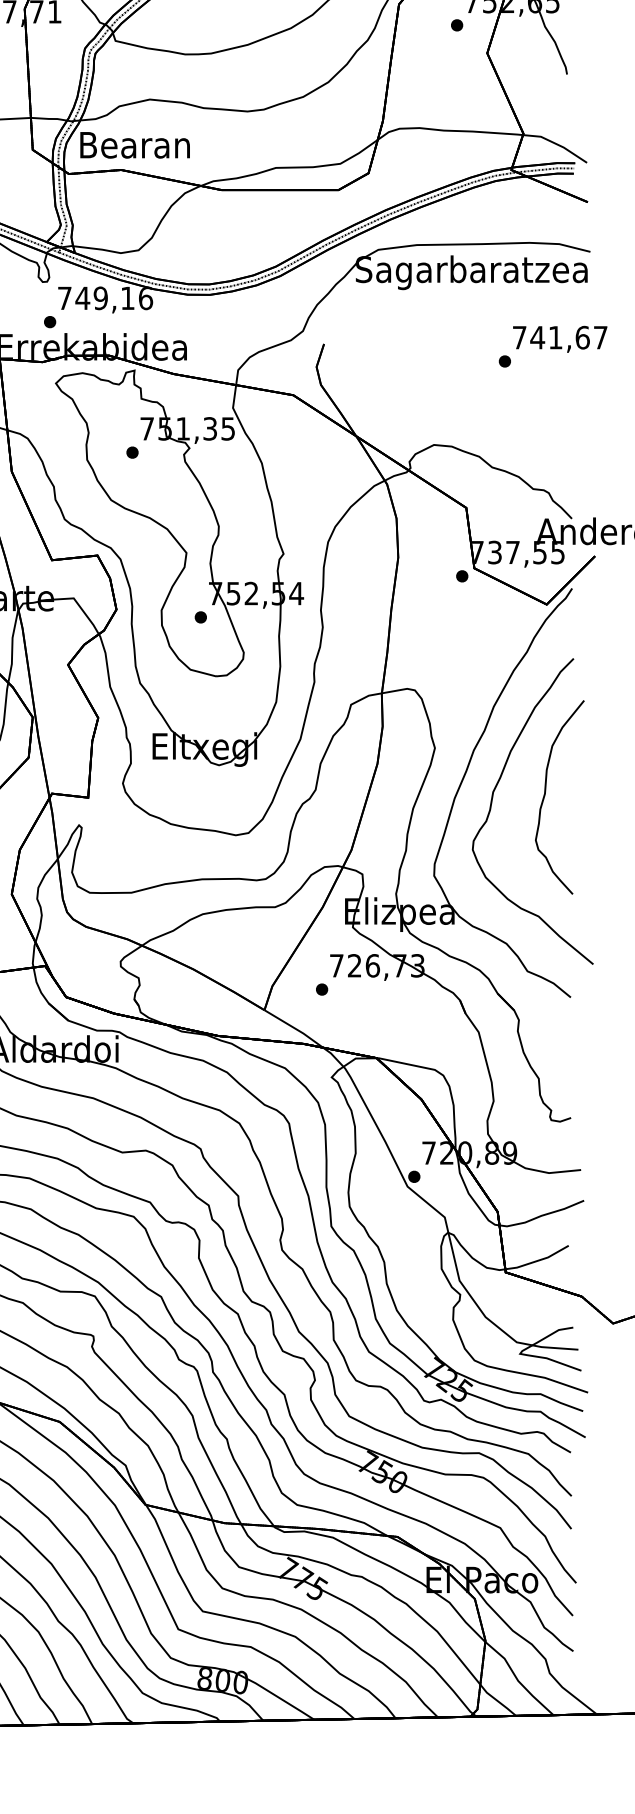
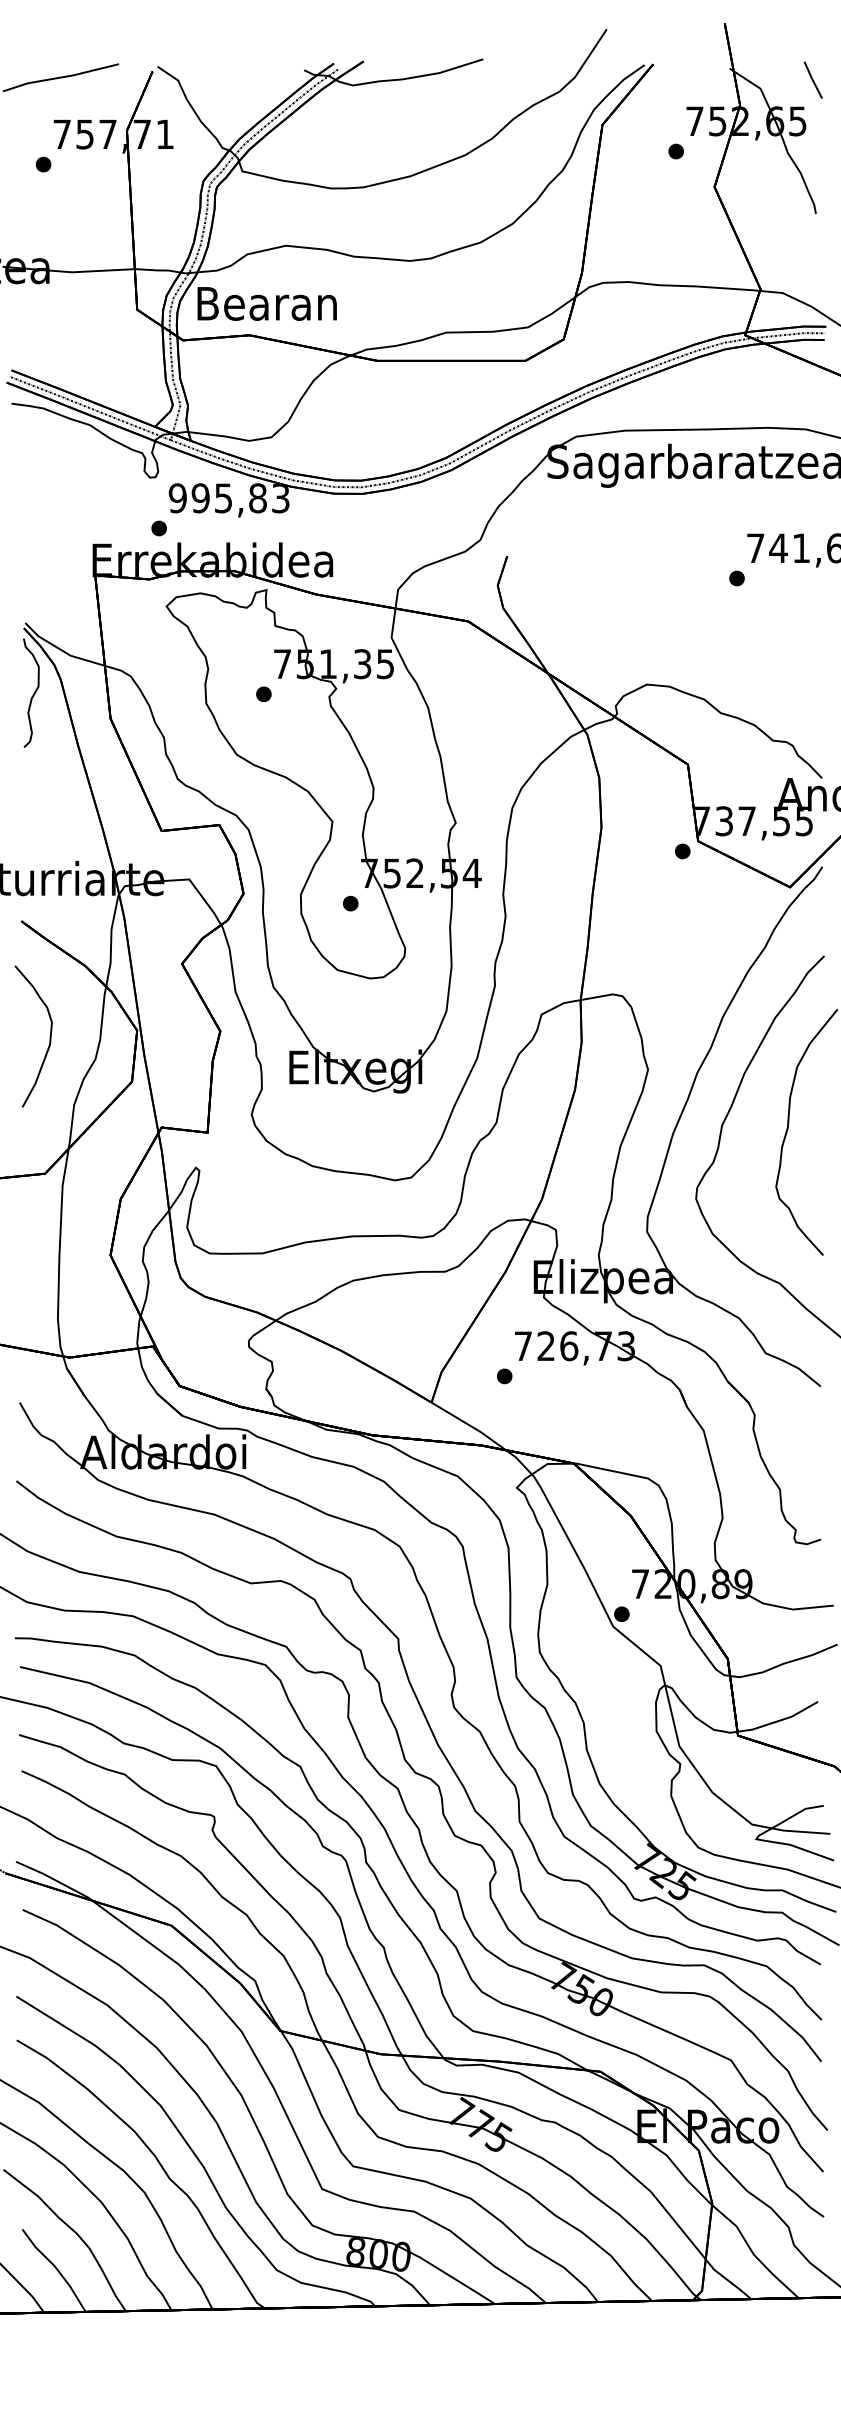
text: (105, 298) -> (229, 498), 749,16 -> 995,83

